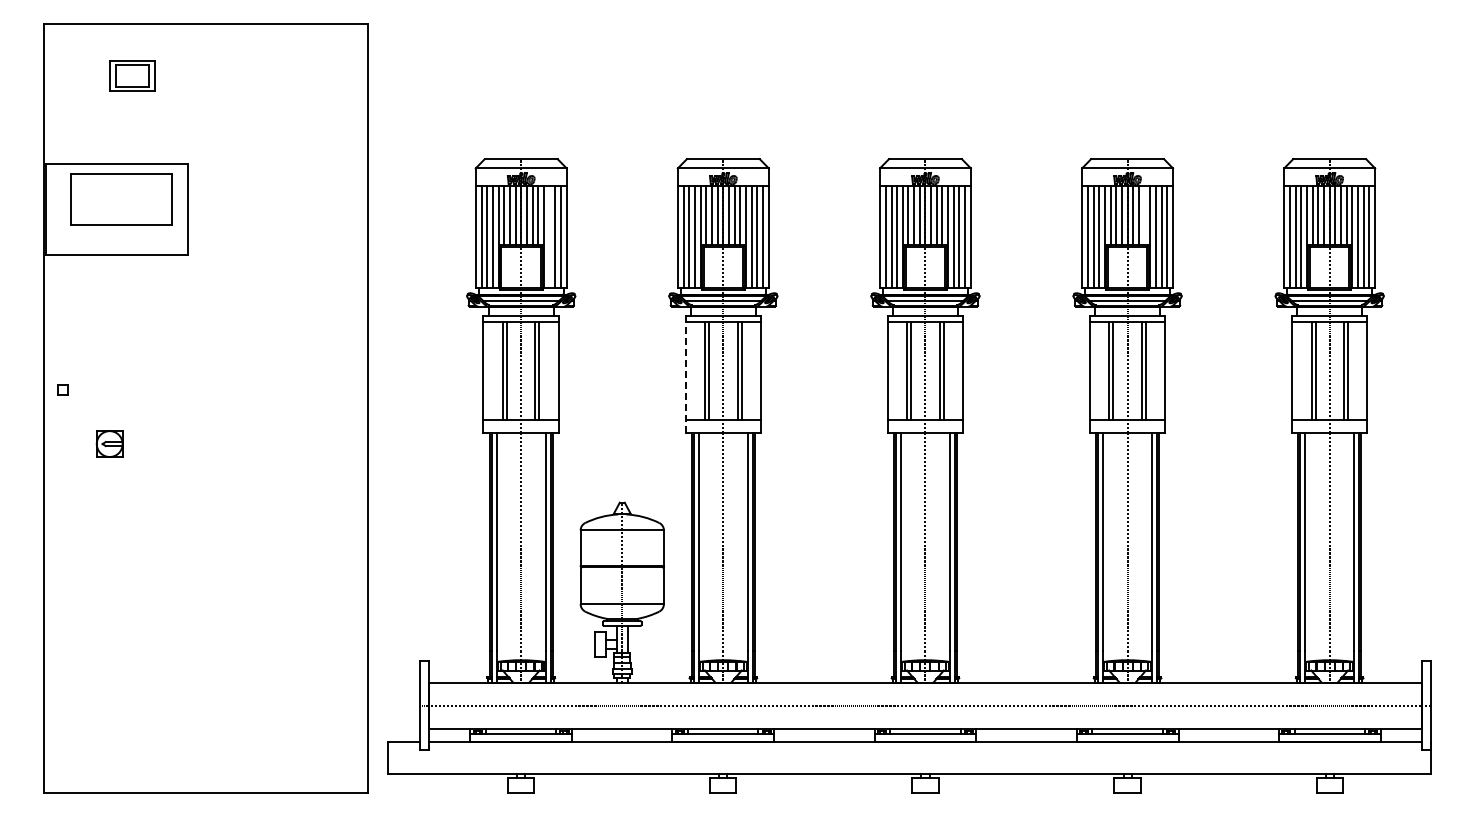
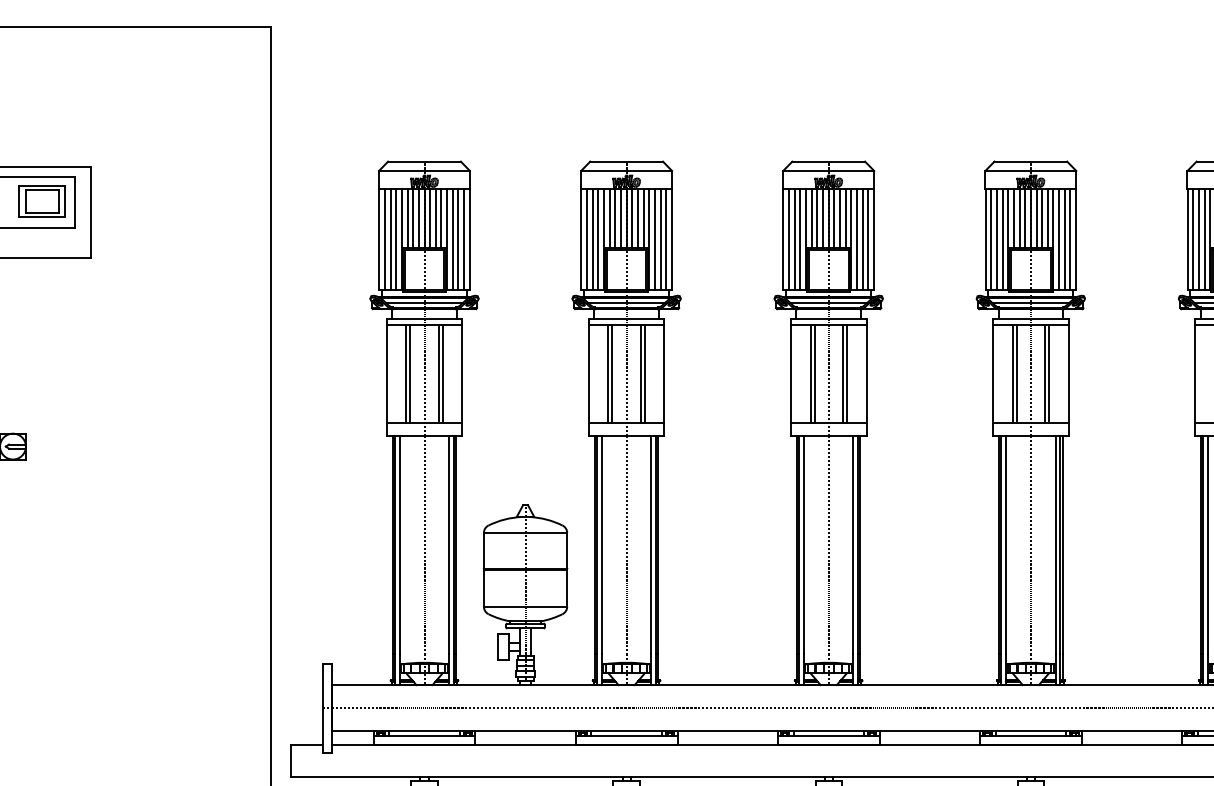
part: (132, 75) -> (41, 201), moved
line: (1144, 215) -> (1047, 218), added
line: (549, 236) -> (452, 239), added
line: (685, 377) -> (588, 380), dashed -> solid

